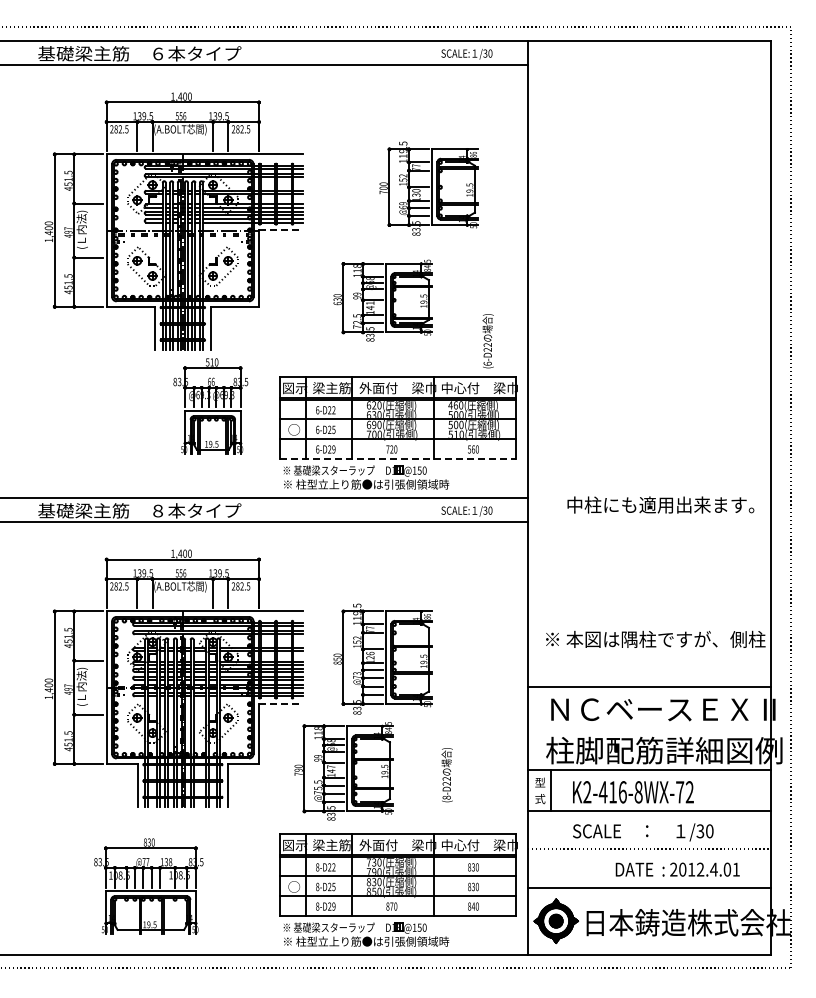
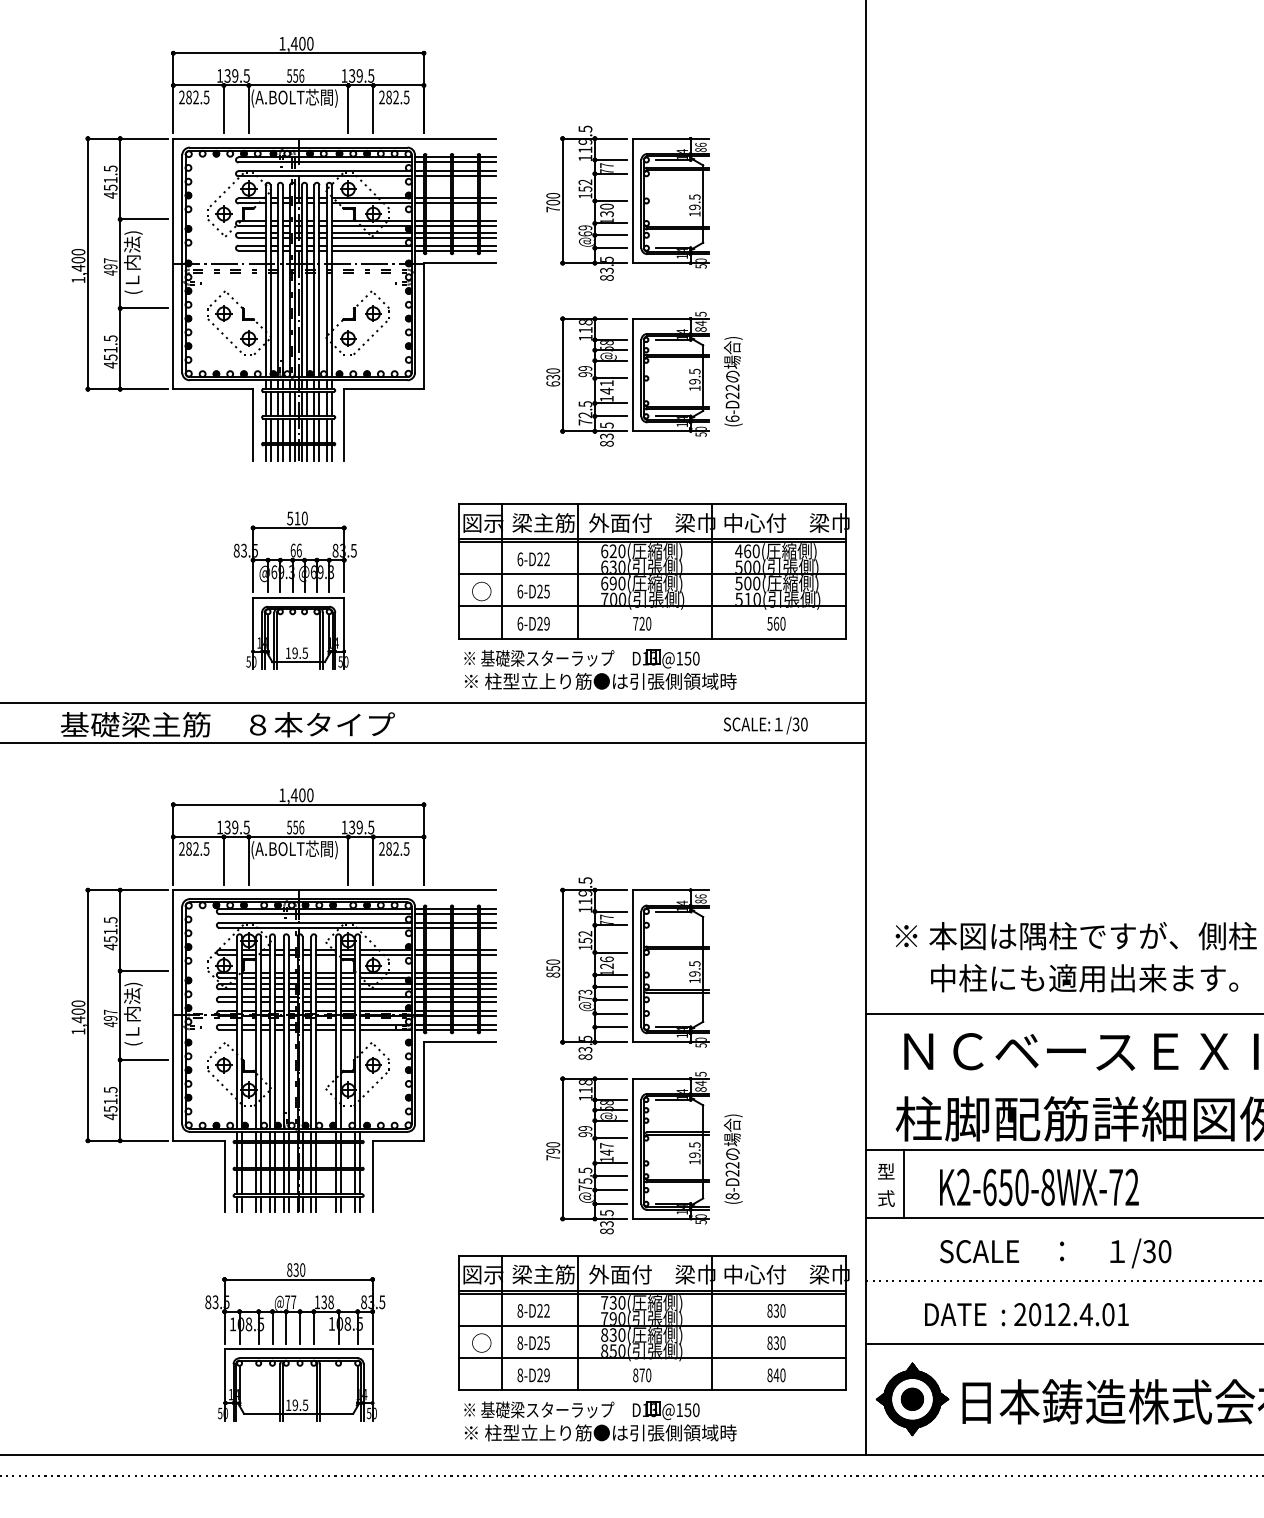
part: (428, 188) -> (626, 202), moved
line: (280, 230) -> (459, 263), dashed -> solid
text: (487, 341) -> (732, 382), moved
part: (210, 406) -> (294, 590), moved
line: (398, 458) -> (653, 638), dashed -> solid
text: (660, 504) -> (1083, 977), moved
line: (280, 703) -> (459, 1041), dashed -> solid
part: (343, 771) -> (626, 1153), moved
text: (612, 792) -> (1005, 1187), K2-416-8WX-72 -> K2-650-8WX-72
text: (677, 869) -> (1026, 1314), moved
part: (148, 886) -> (294, 1342), moved

